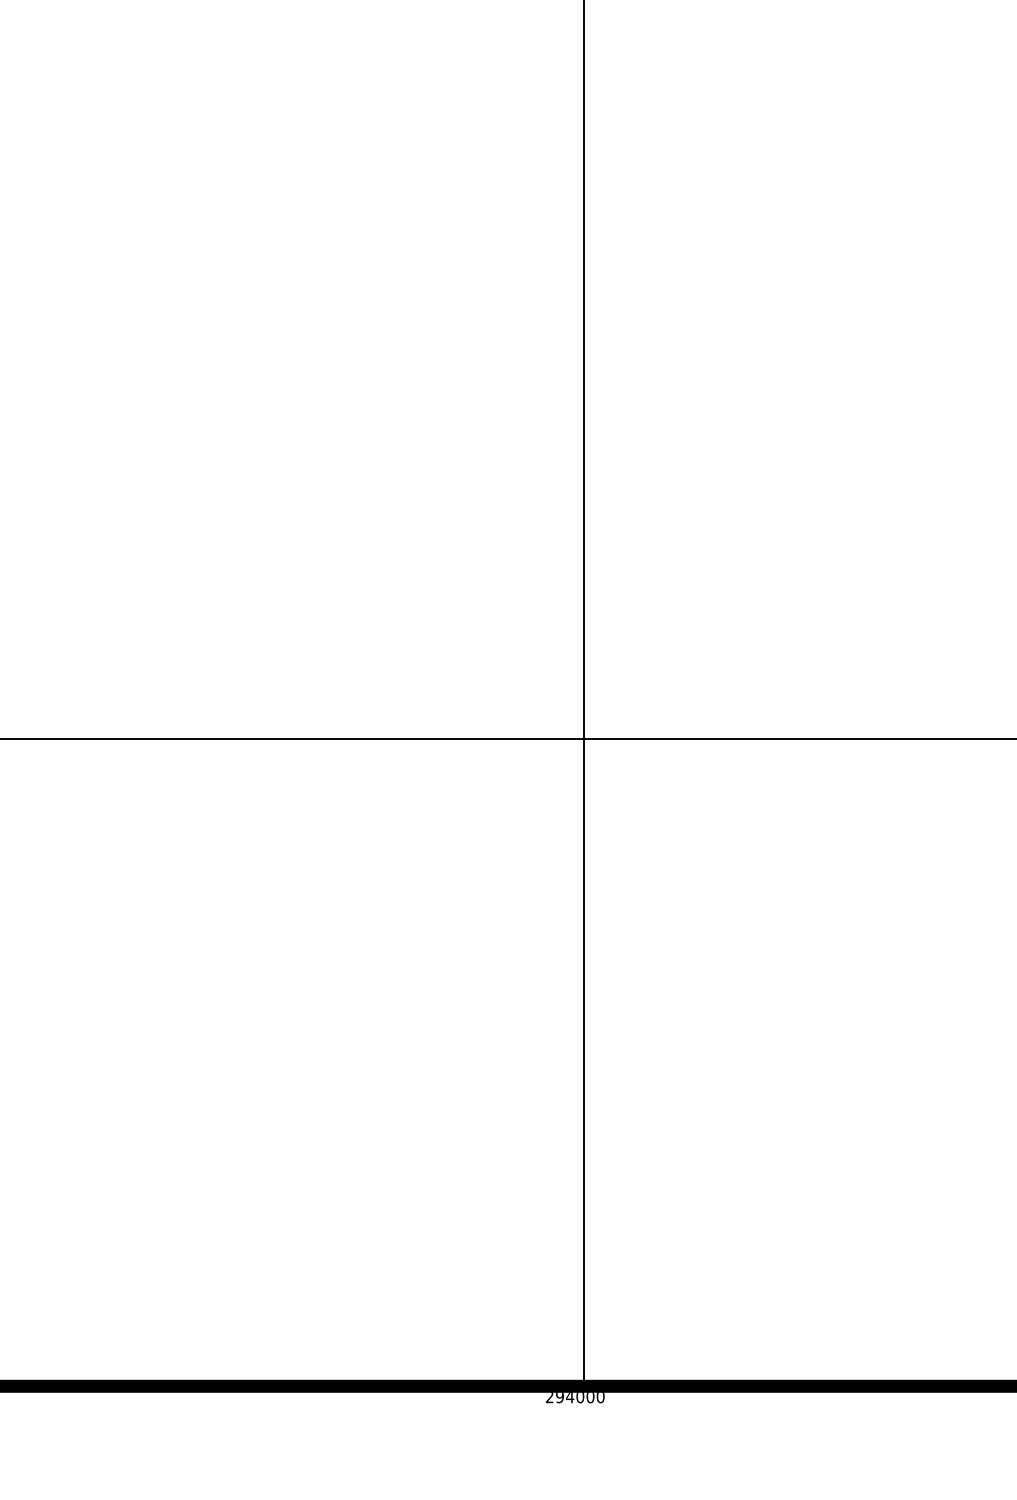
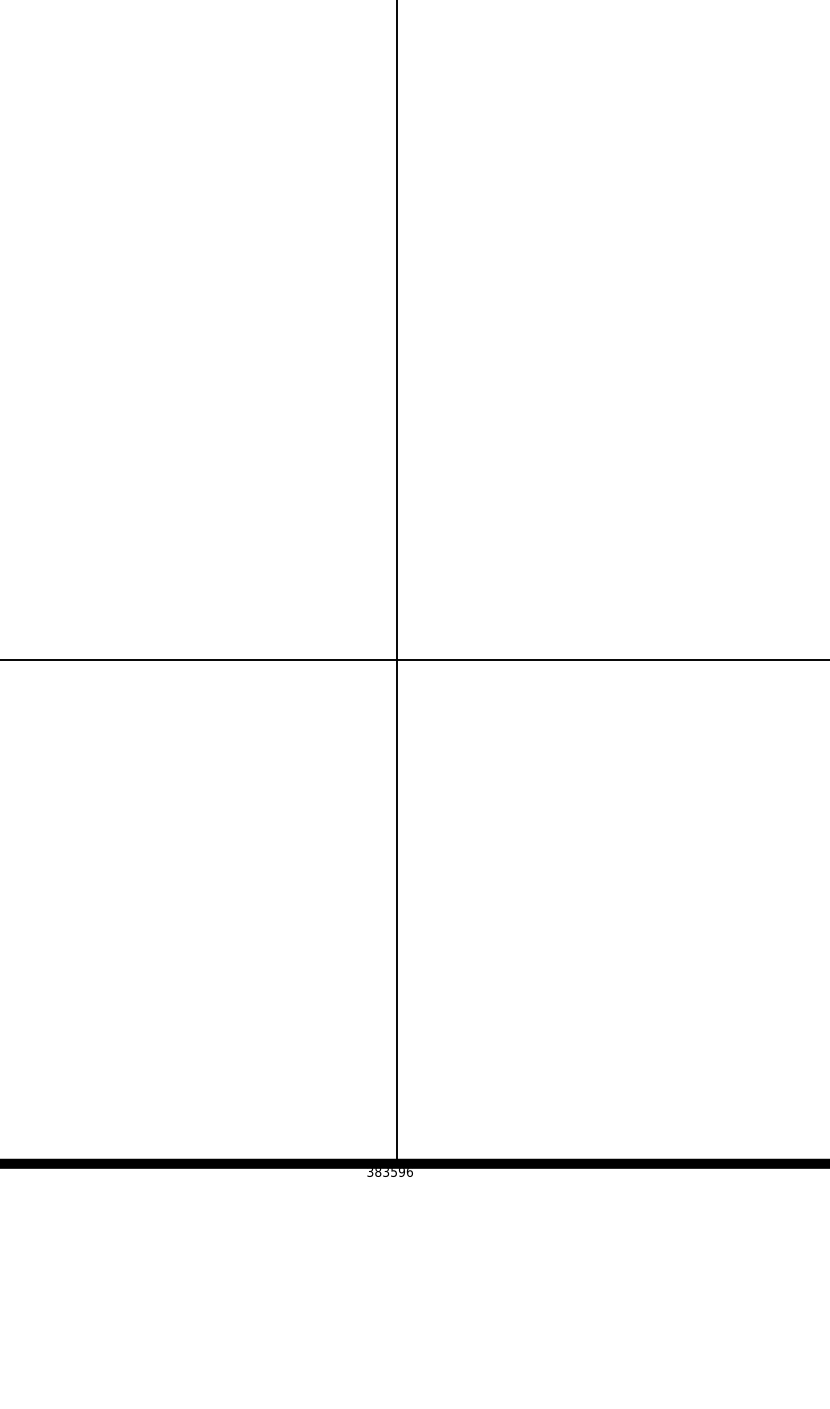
text: (574, 1397) -> (389, 1172), 294000 -> 383596

